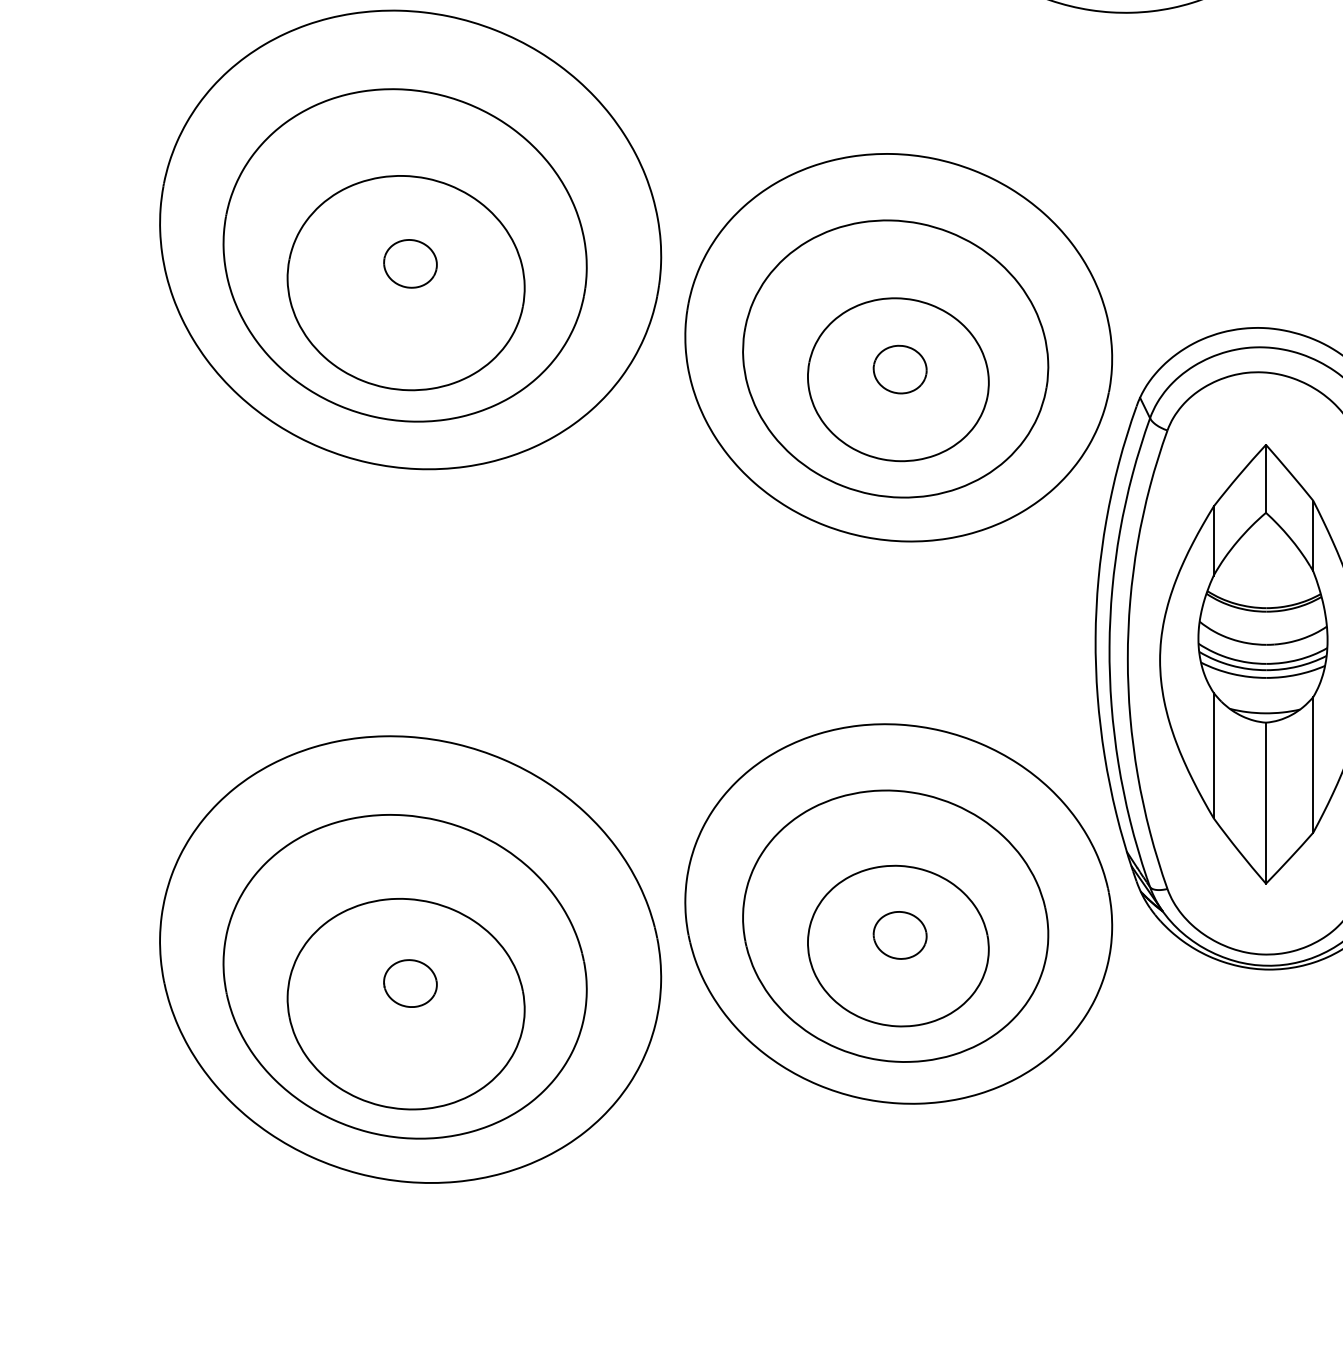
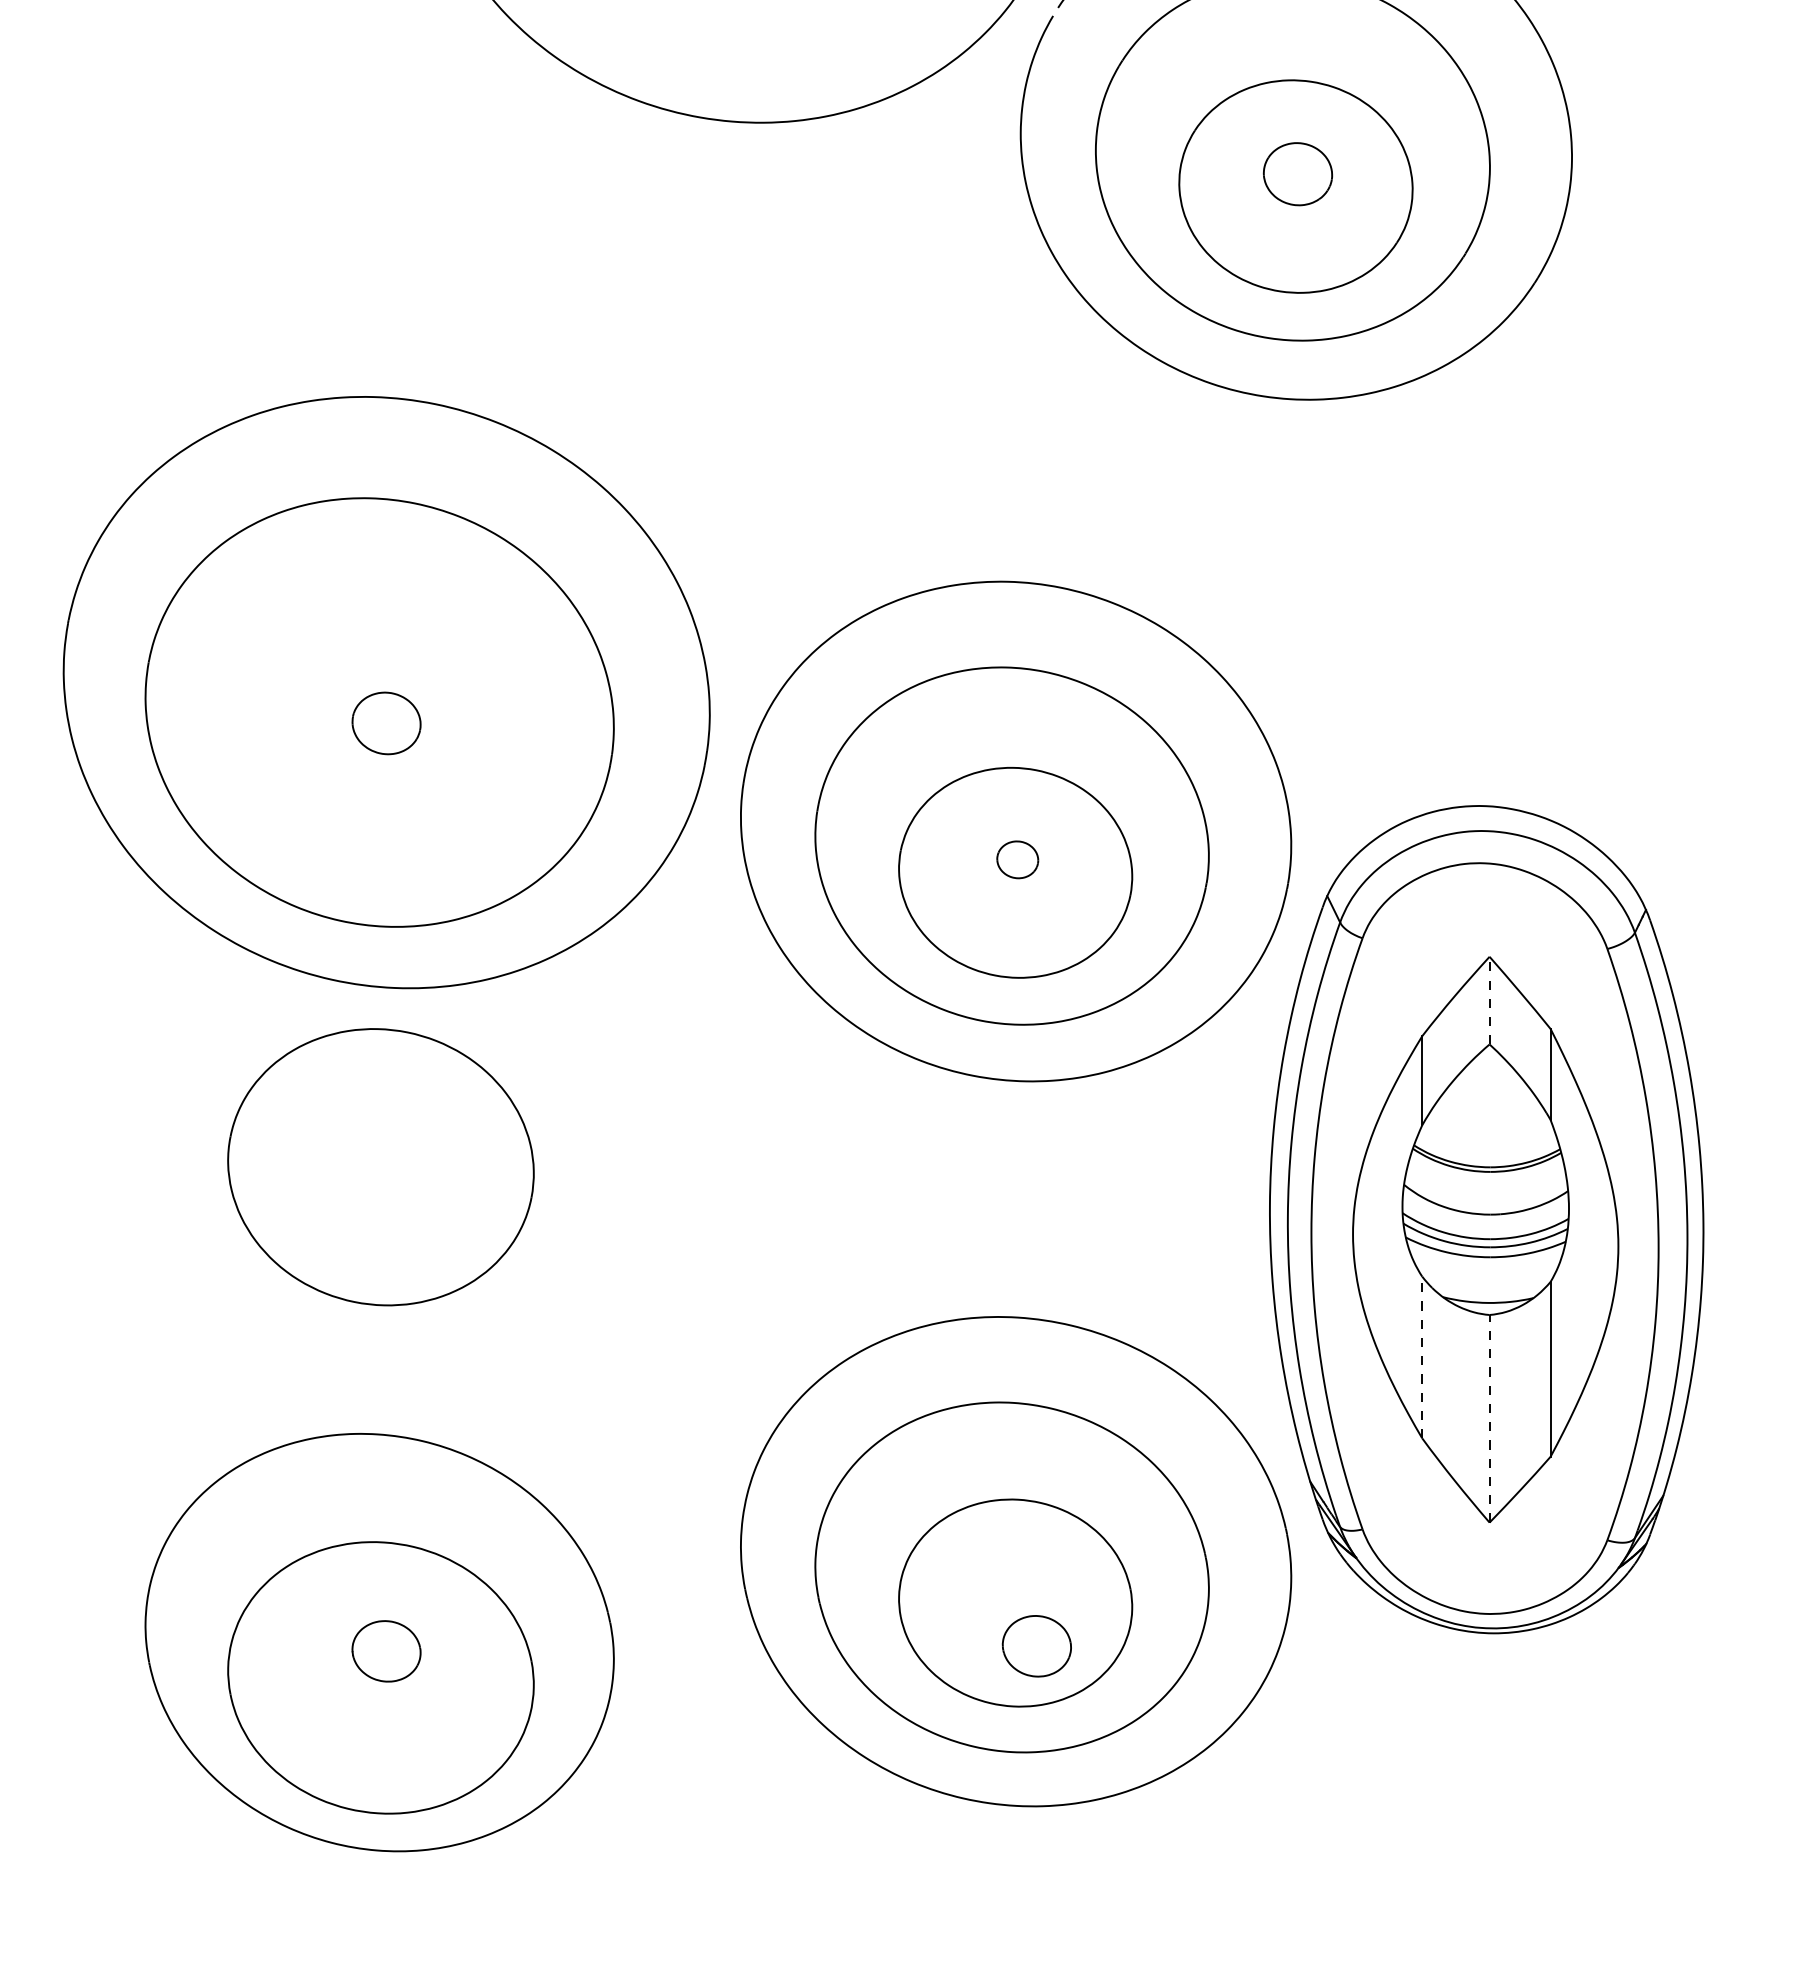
part: (405, 283) -> (380, 1167), moved
part: (899, 369) -> (1017, 859), size x0.6
line: (1265, 478) -> (1489, 1000), solid -> dashed
line: (1213, 755) -> (1422, 1357), solid -> dashed
line: (1265, 802) -> (1489, 1418), solid -> dashed
part: (899, 935) -> (1036, 1646), moved
part: (410, 959) -> (386, 1620), removed

